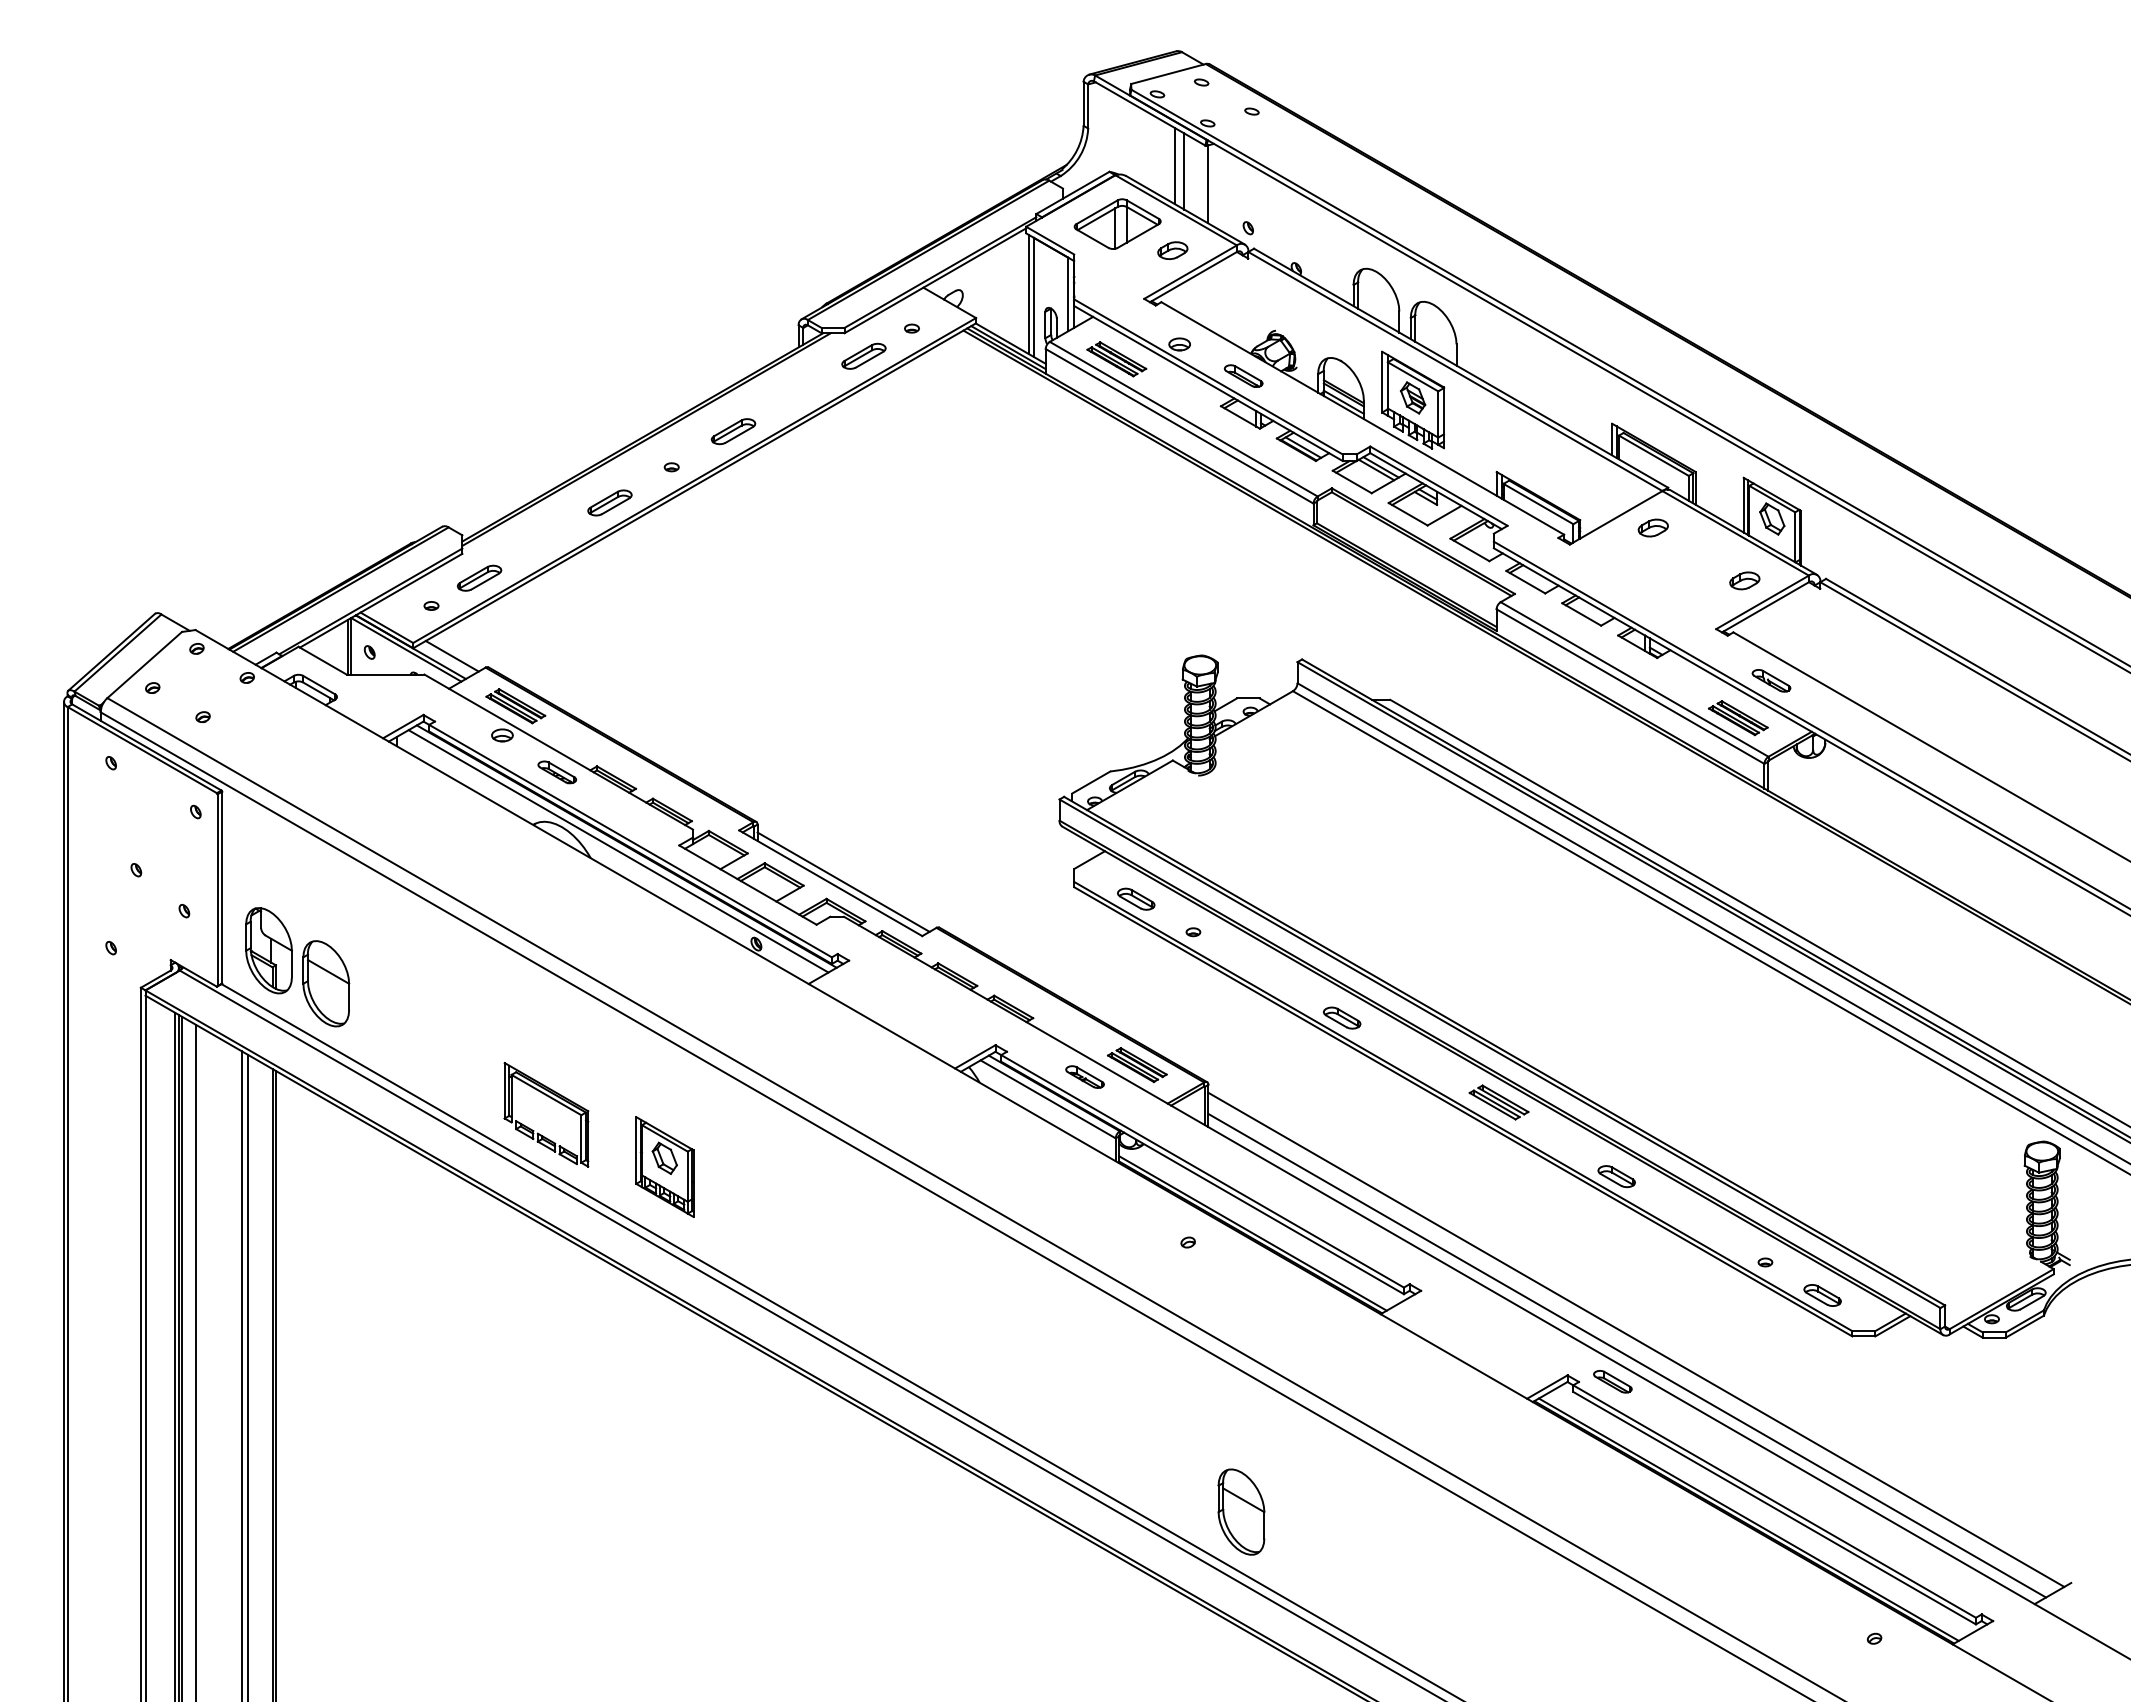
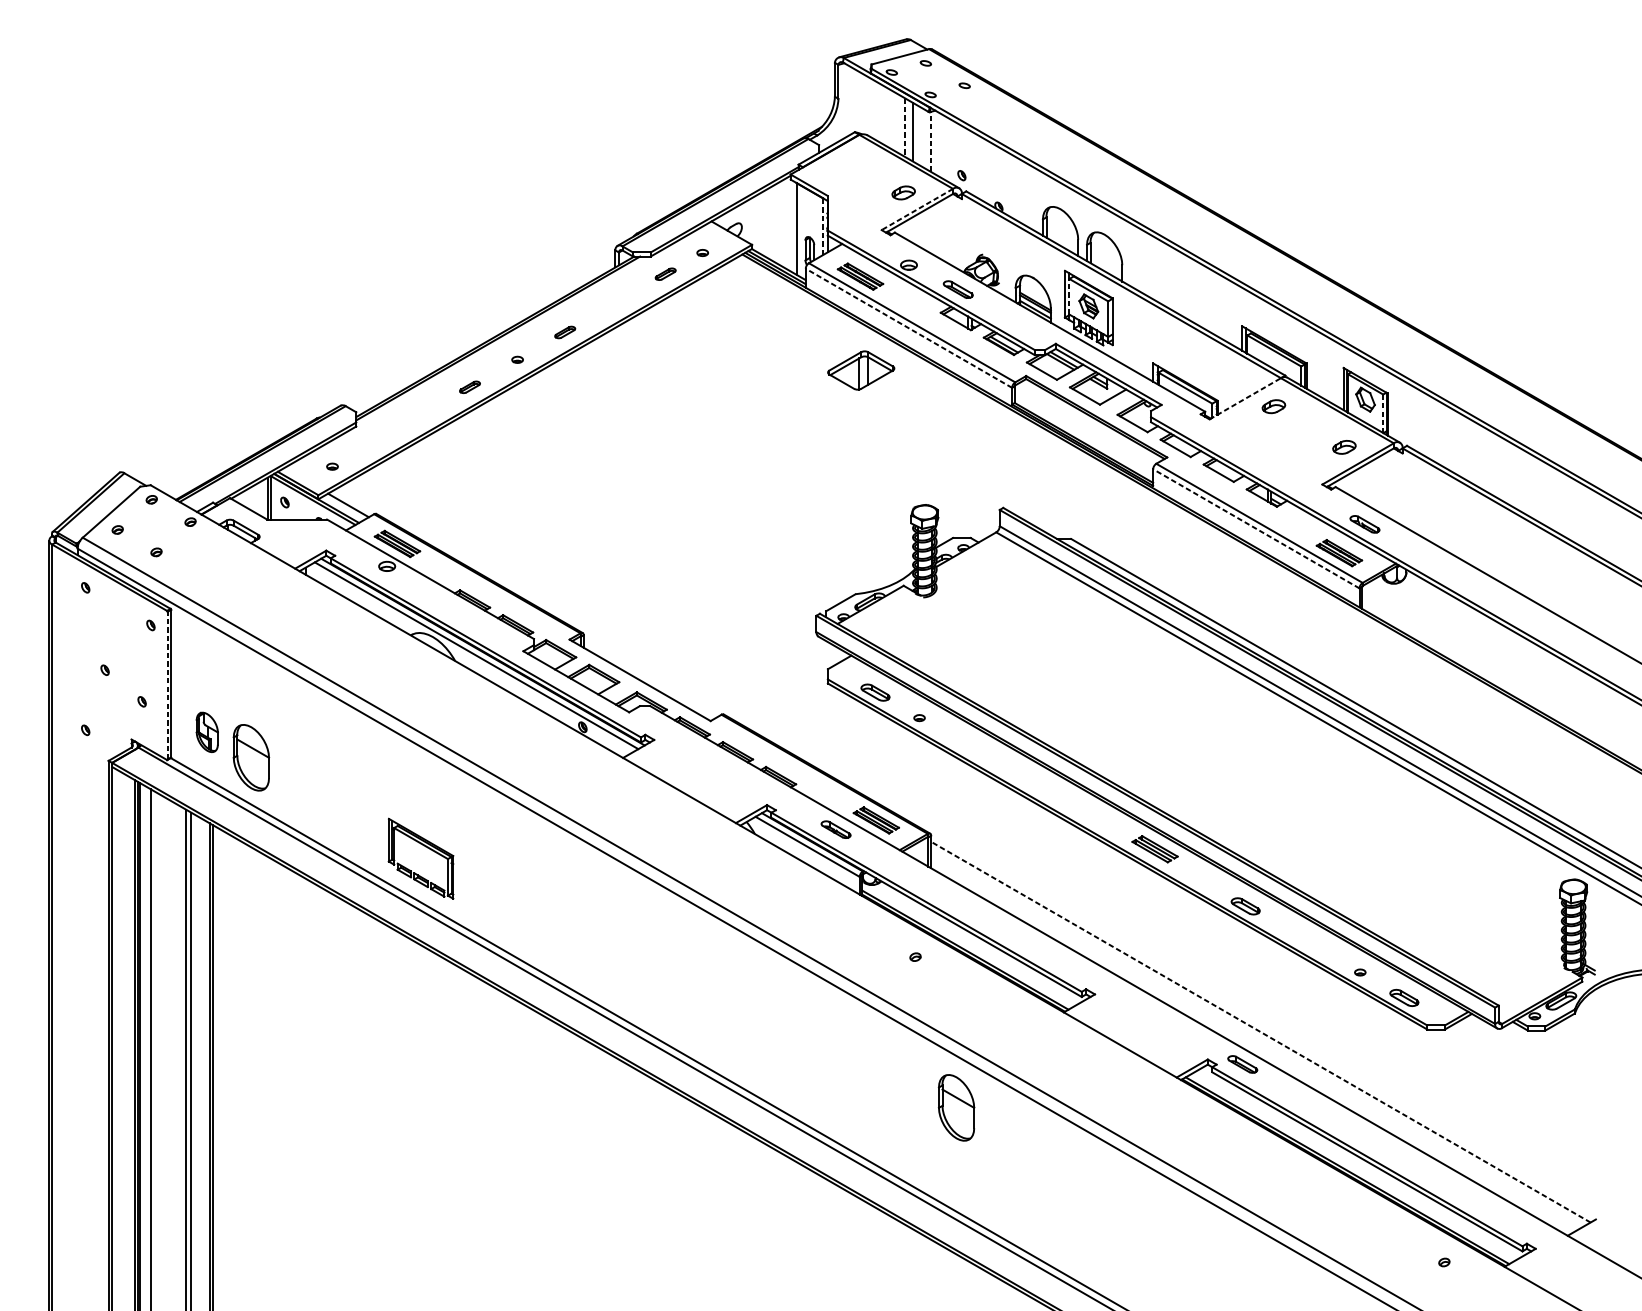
line: (1175, 166) -> (905, 128), solid -> dashed
line: (1208, 184) -> (931, 141), solid -> dashed
part: (1117, 223) -> (861, 370), moved
line: (1190, 272) -> (917, 209), solid -> dashed
line: (1029, 294) -> (793, 226), removed
line: (1068, 294) -> (823, 226), solid -> dashed
part: (863, 355) -> (665, 273), size x0.6
line: (1387, 384) -> (1069, 296), solid -> dashed
line: (1179, 426) -> (908, 328), solid -> dashed
part: (733, 431) -> (565, 332), size x0.6
part: (609, 502) -> (469, 386), size x0.6
line: (1616, 517) -> (1245, 398), solid -> dashed
line: (1795, 537) -> (1383, 413), solid -> dashed
part: (479, 577) -> (369, 444), removed
line: (1630, 686) -> (1256, 528), solid -> dashed
part: (557, 772) -> (429, 595), removed
line: (843, 881) -> (649, 679), removed
line: (217, 890) -> (167, 685), solid -> dashed
part: (268, 950) -> (206, 732), size x0.6
part: (1342, 1017) -> (1034, 783), removed
part: (664, 1166) -> (512, 898), removed
line: (1635, 1339) -> (1260, 1031), solid -> dashed
line: (1627, 1355) -> (1254, 1044), removed
part: (1241, 1511) -> (956, 1107), moved

